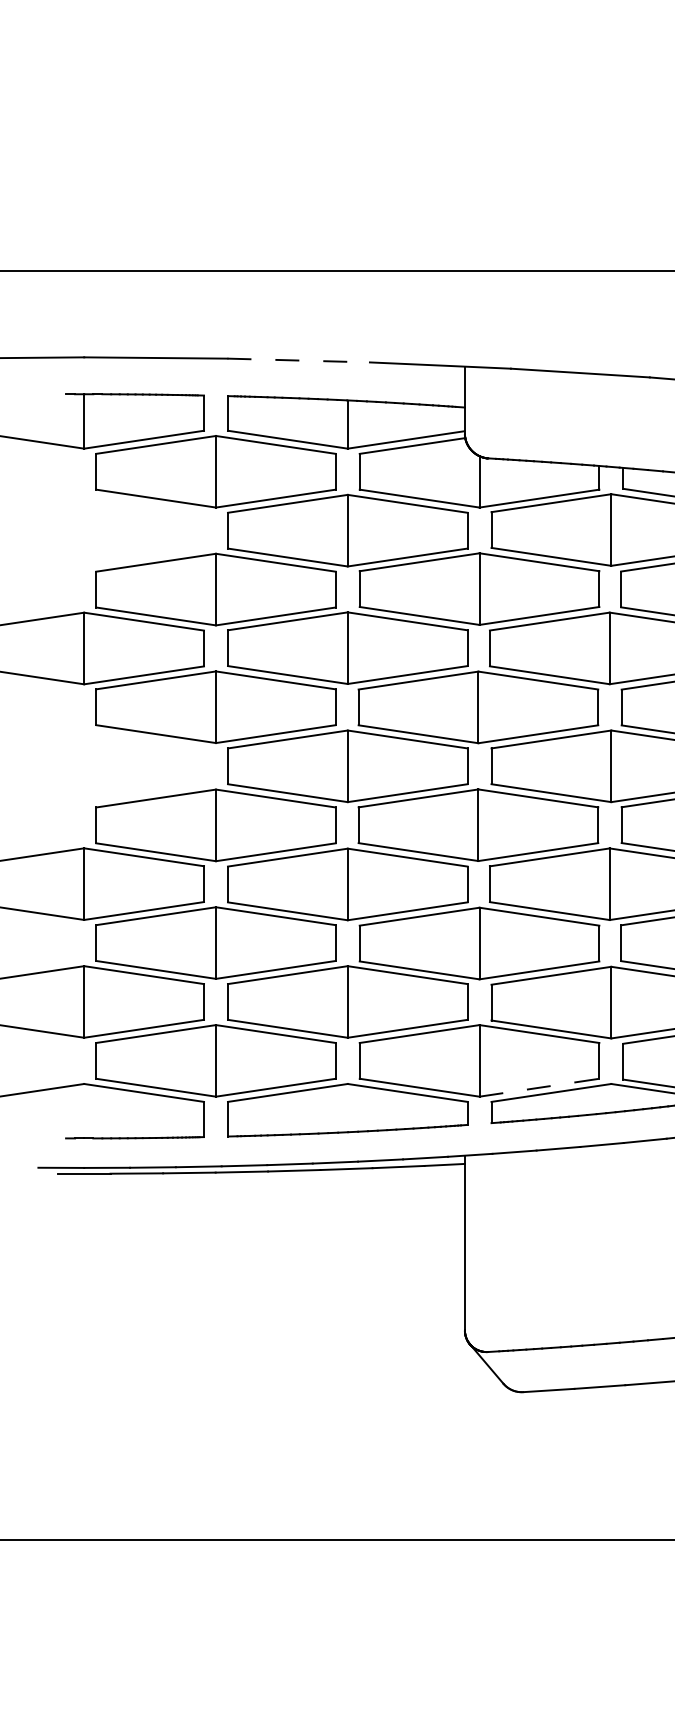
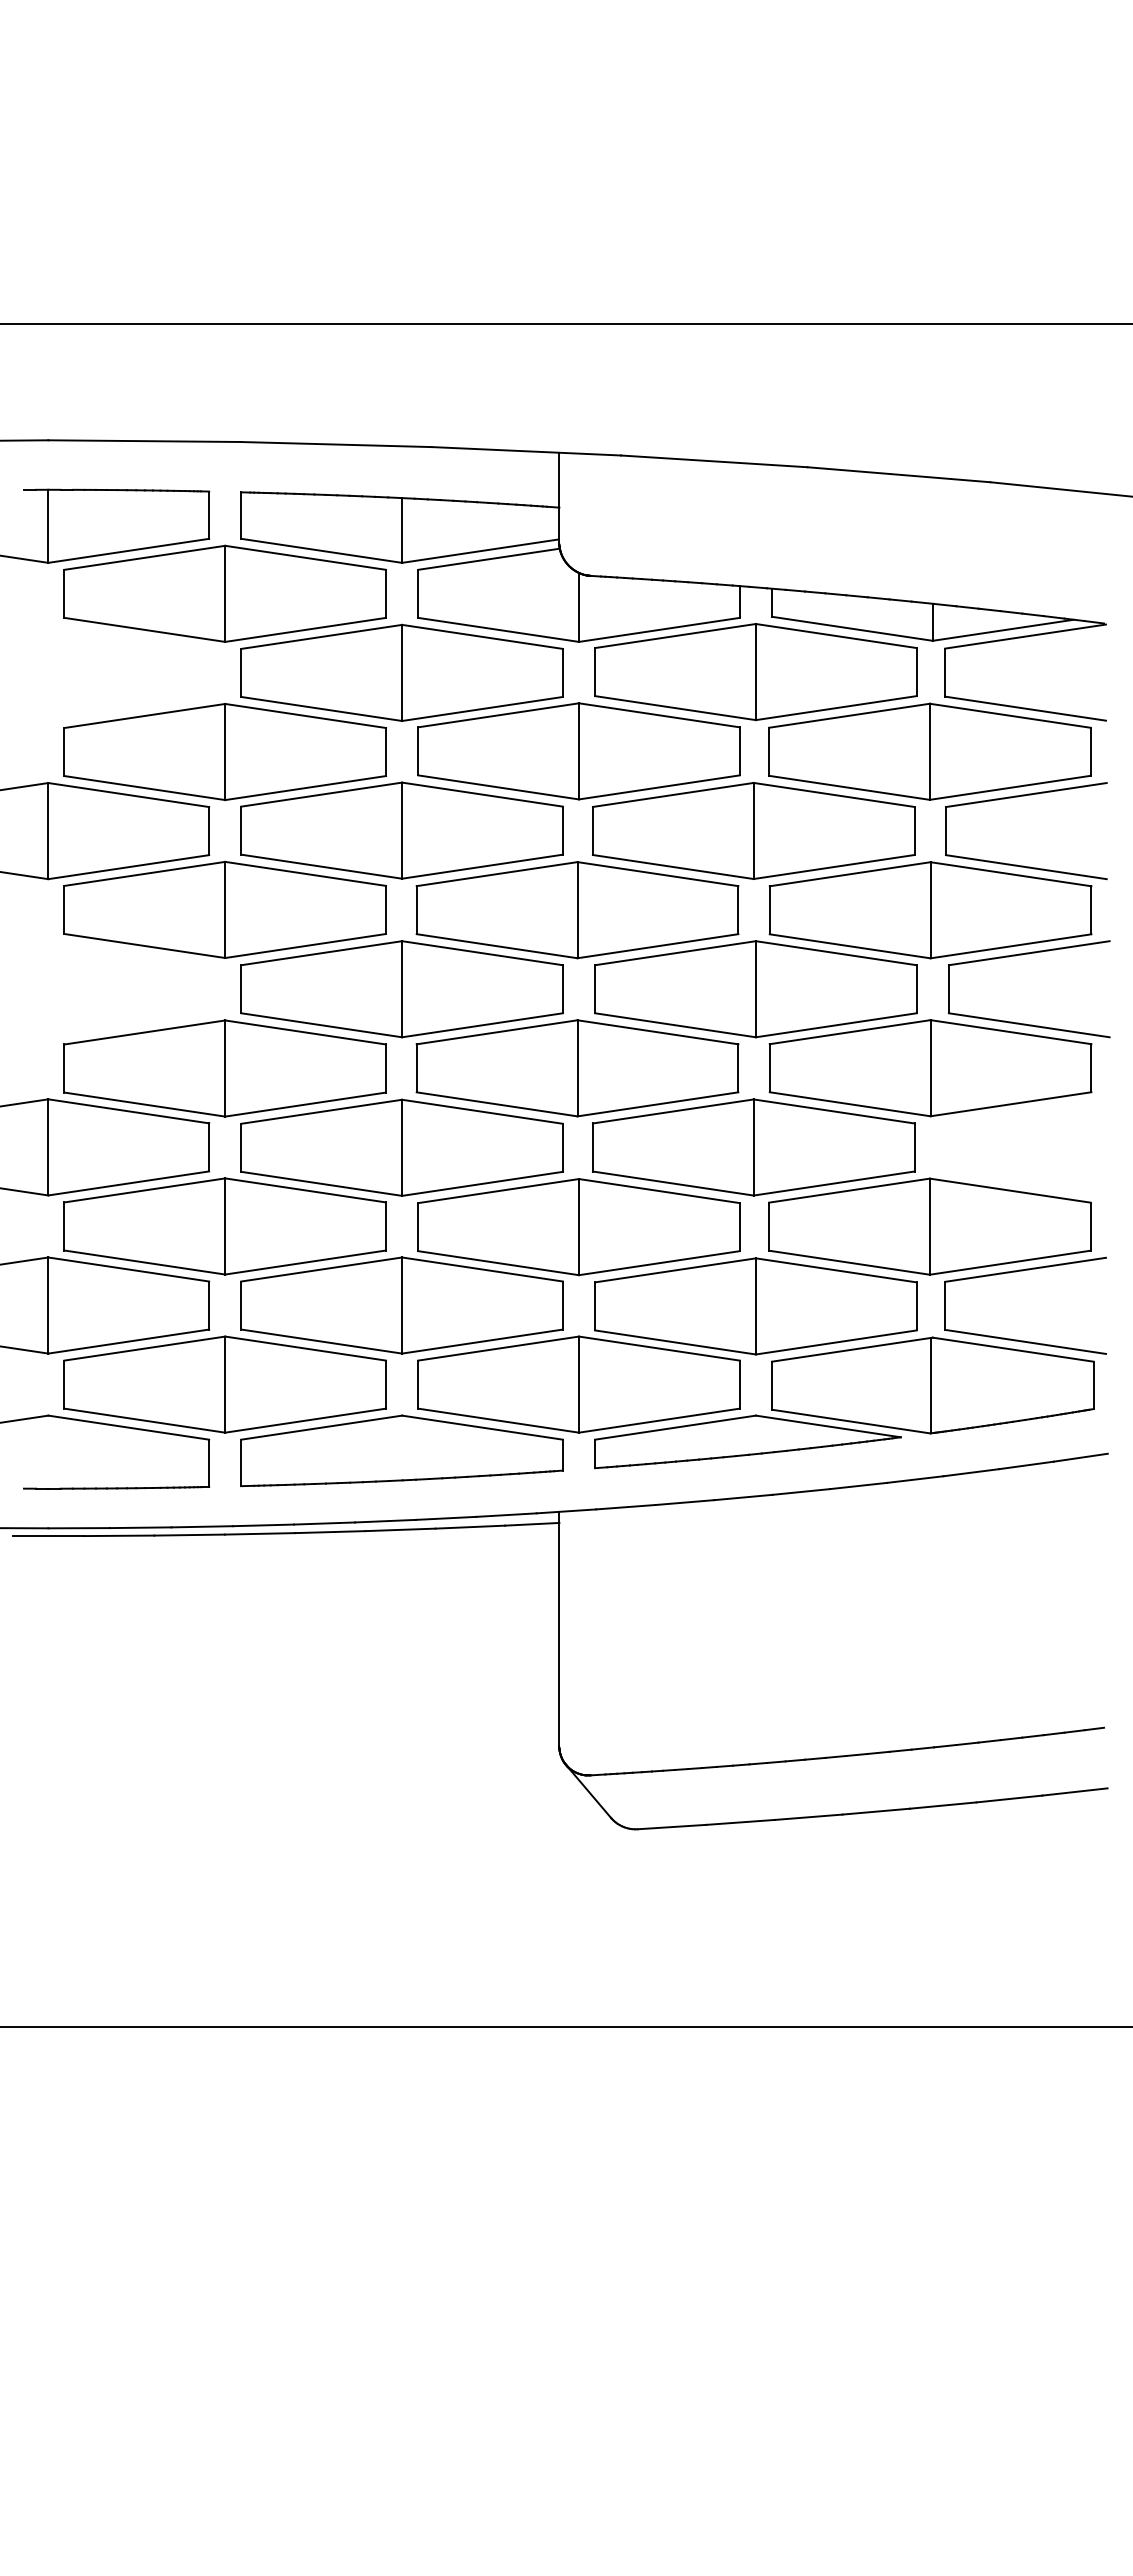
line: (298, 360) -> (336, 444), dashed -> solid
line: (539, 1087) -> (659, 1420), dashed -> solid

